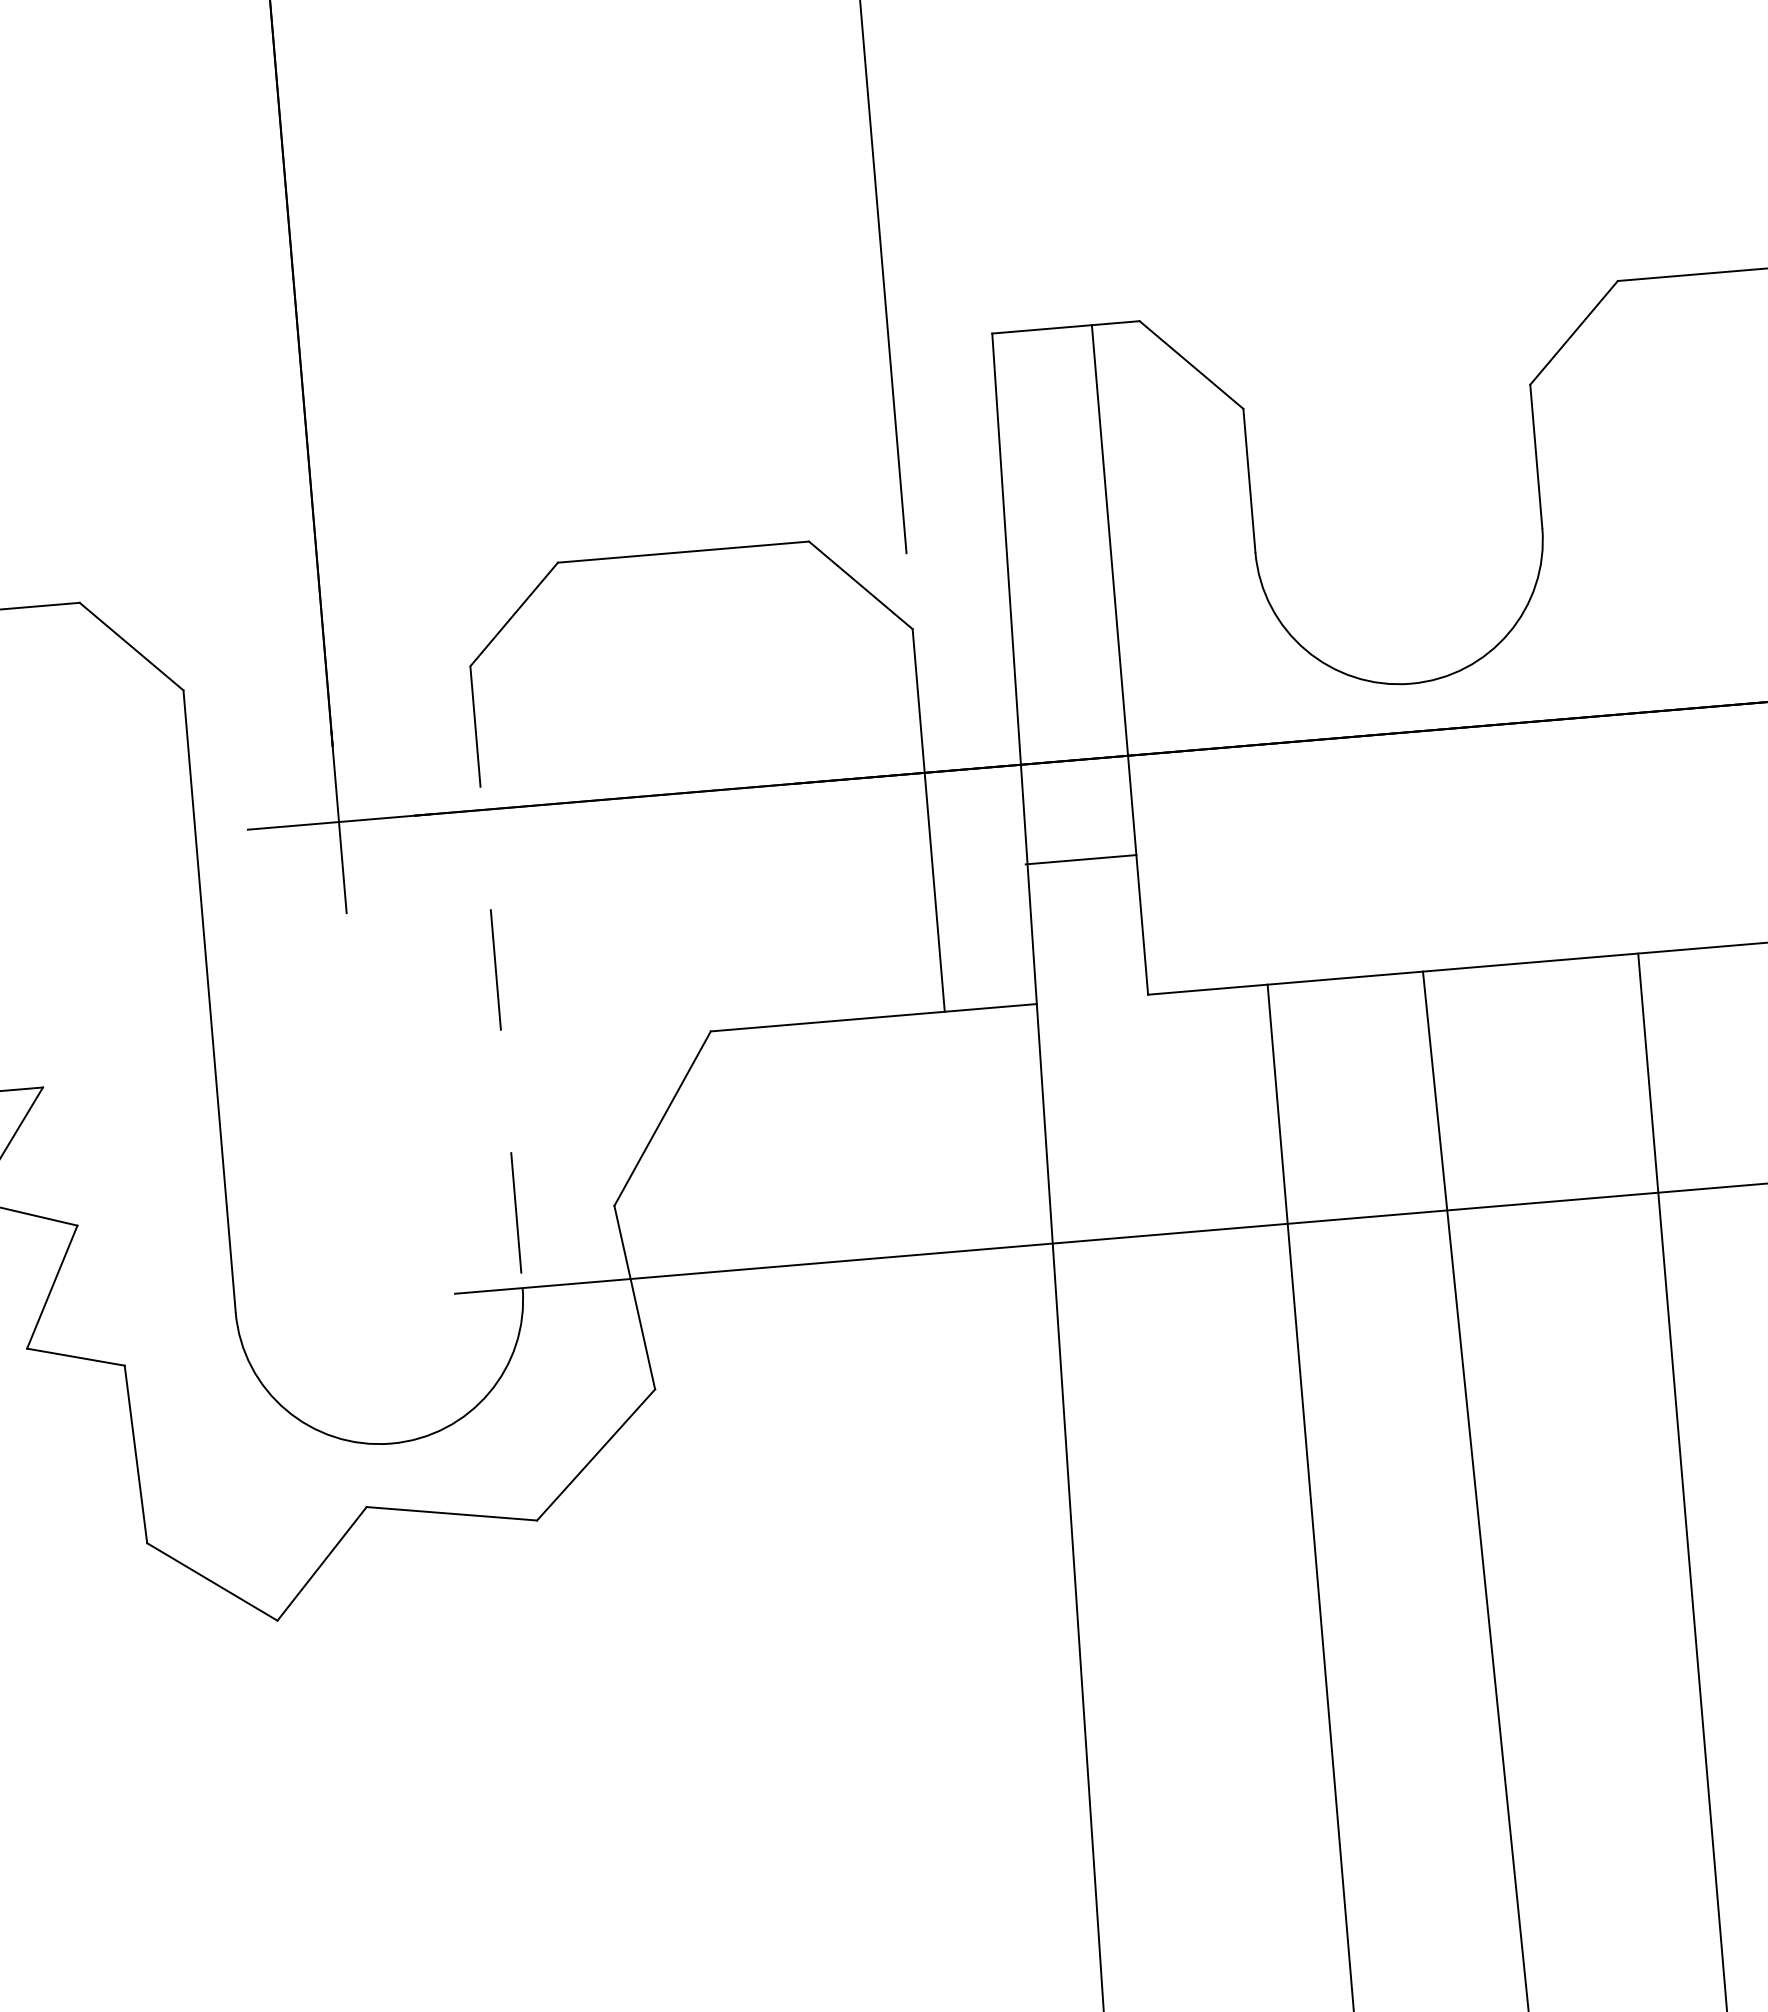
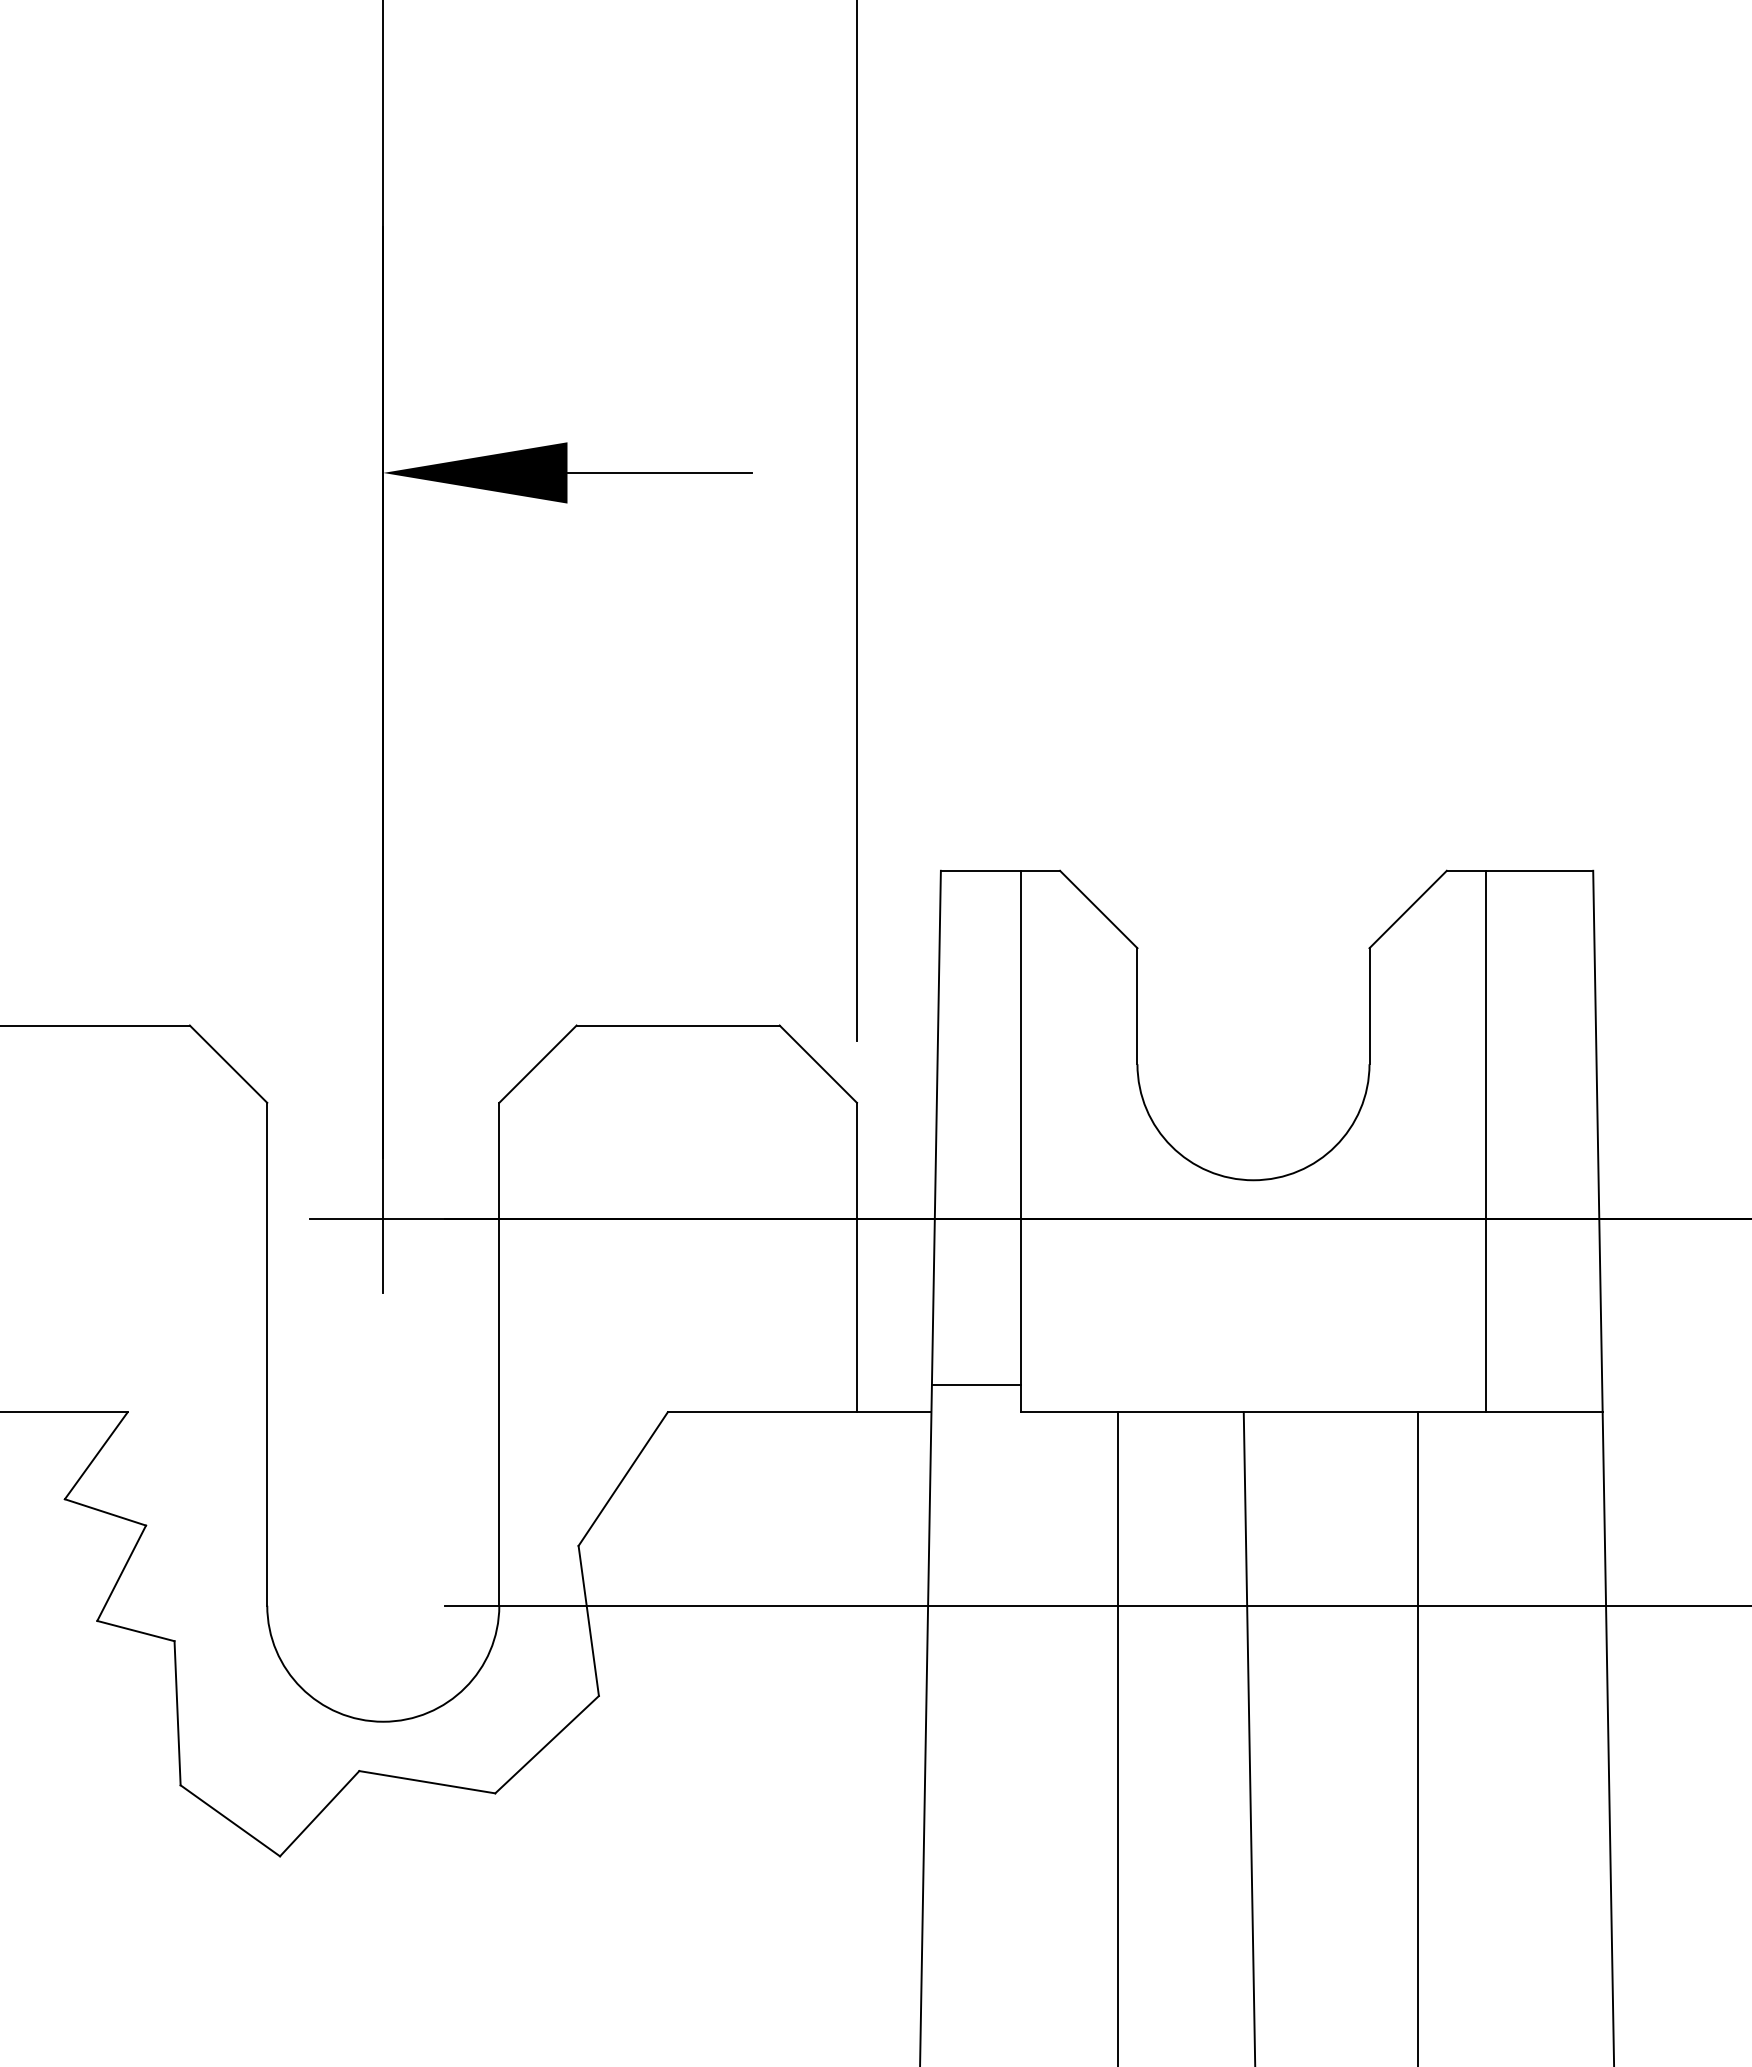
line: (1693, 611) -> (1485, 1141), added
line: (1080, 859) -> (976, 1385), moved
line: (496, 977) -> (499, 1354), dashed -> solid

